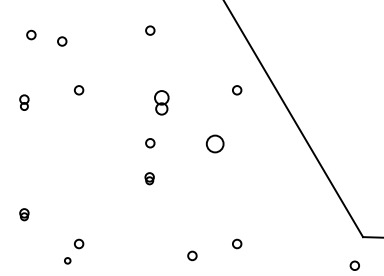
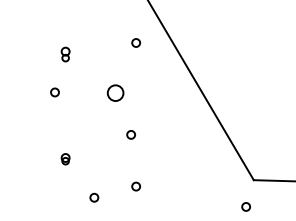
part: (161, 102) -> (65, 54), size x0.62
part: (149, 178) -> (65, 159), moved
circle: (231, 188) -> (130, 134), added

